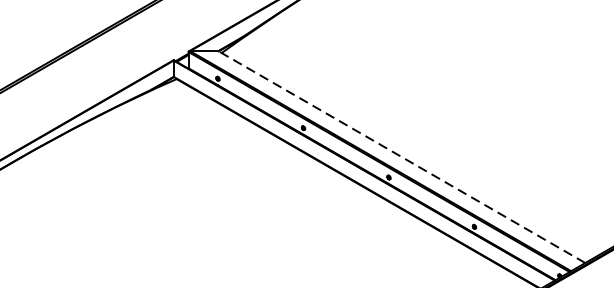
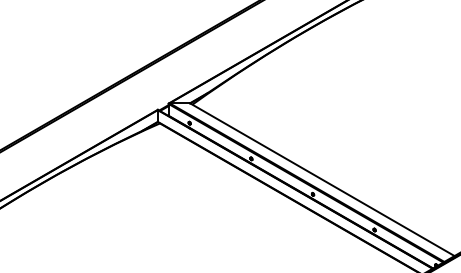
line: (402, 156) -> (322, 179), dashed -> solid

